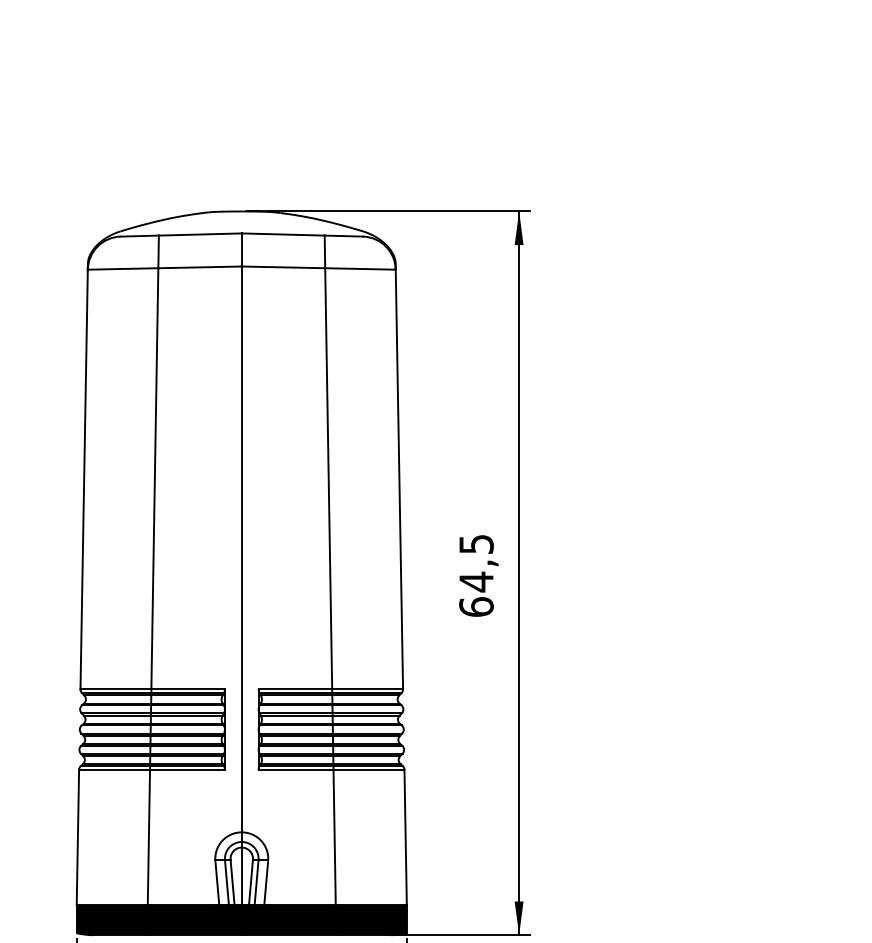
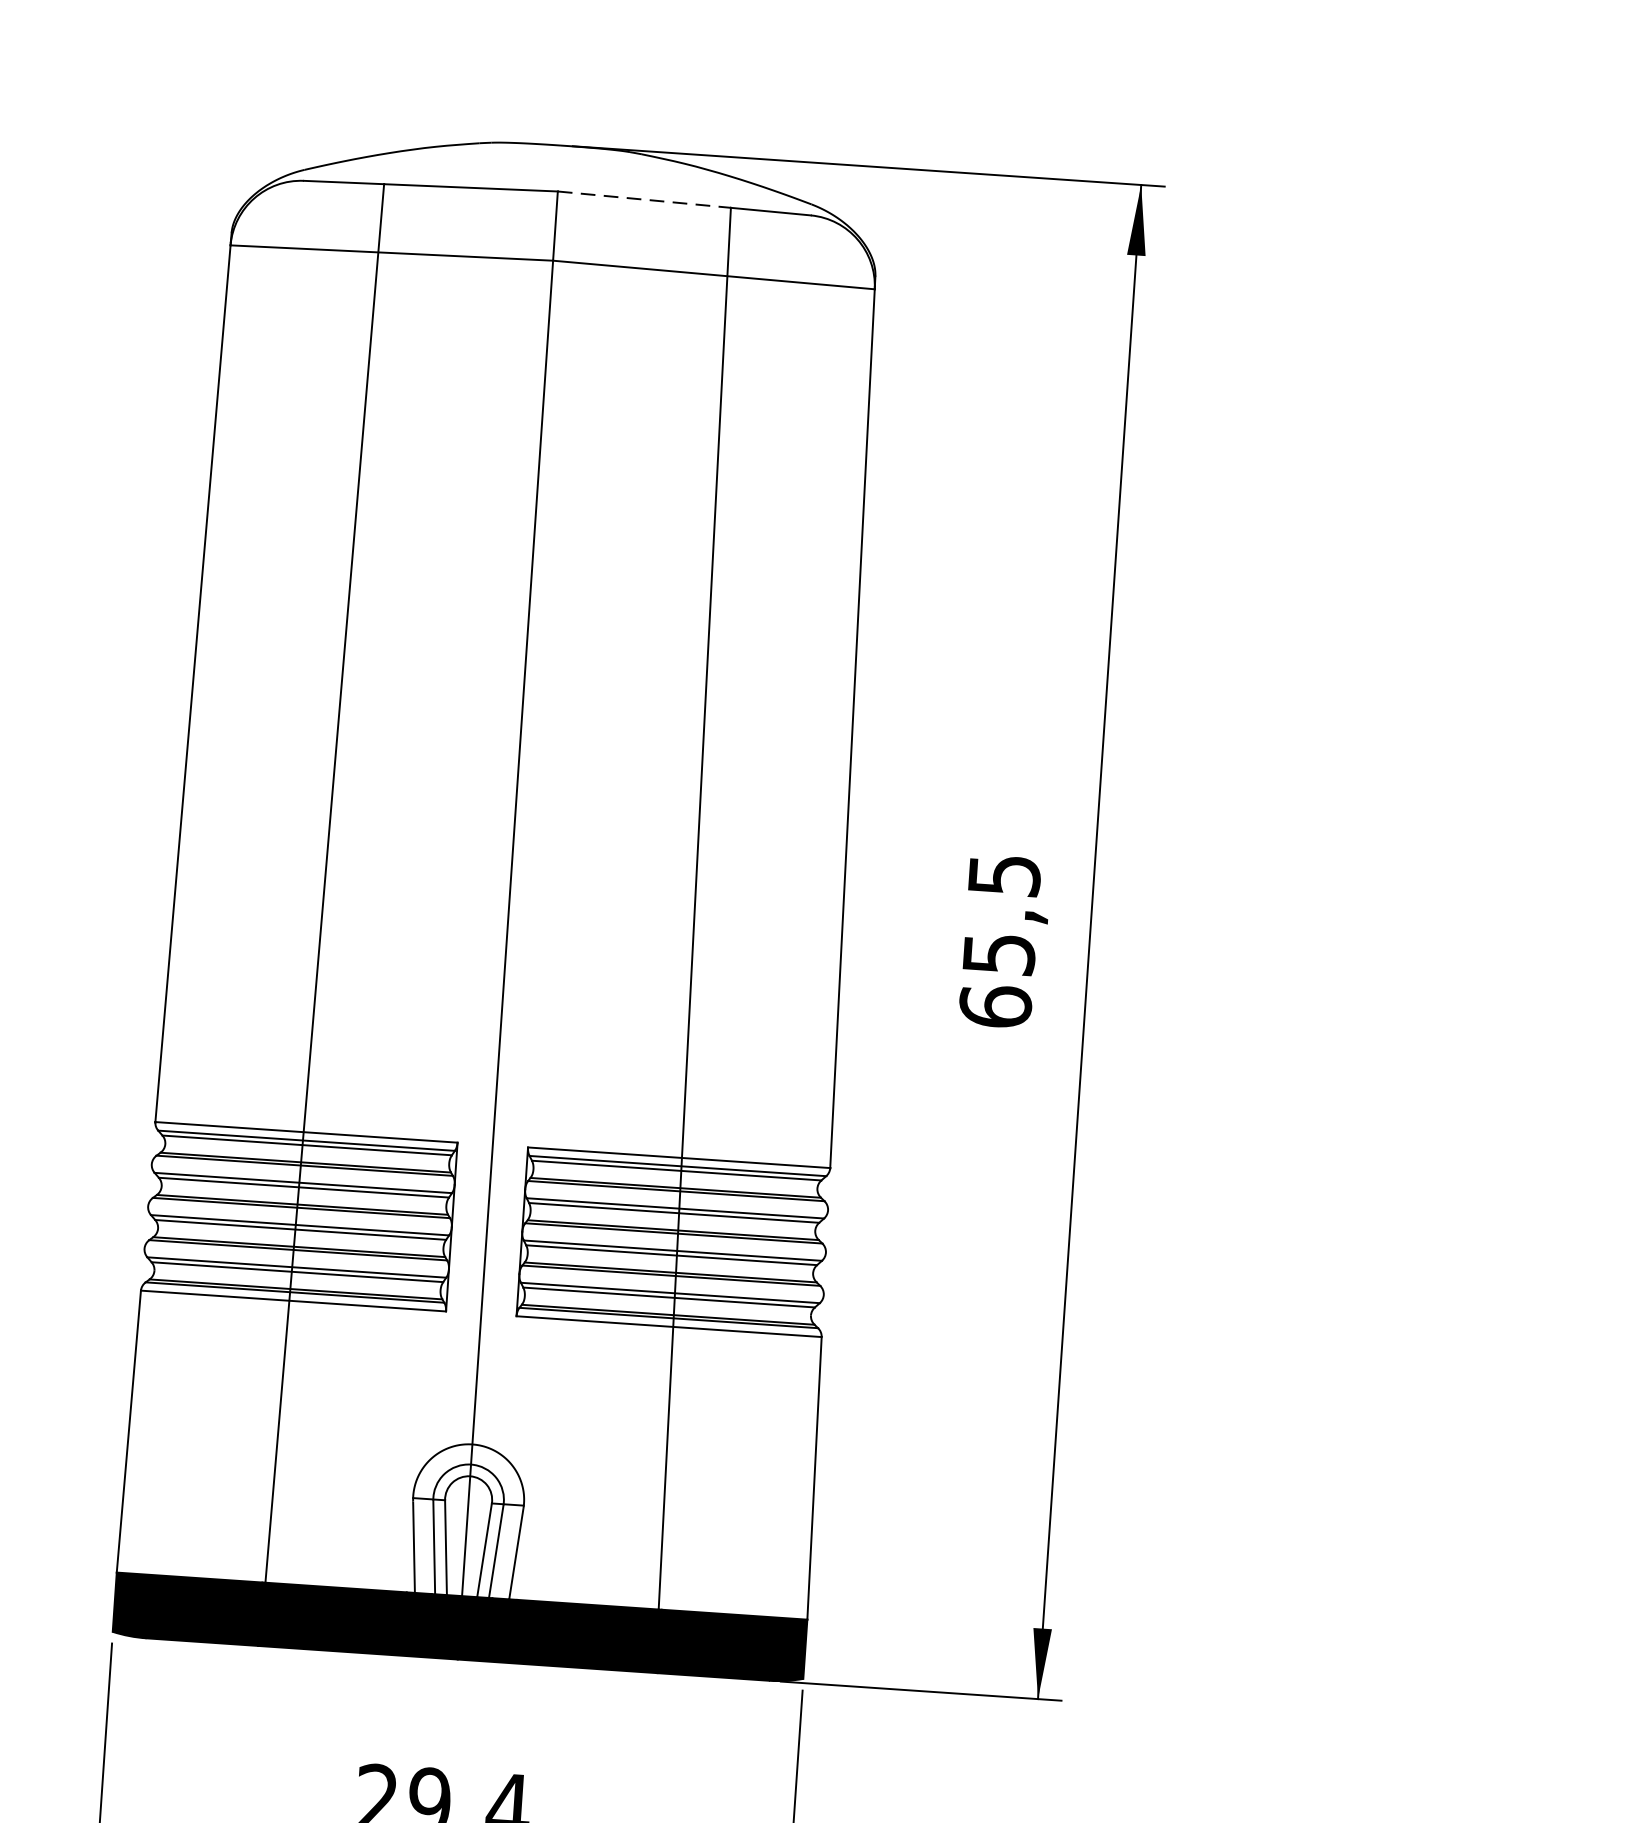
line: (283, 234) -> (644, 199), solid -> dashed
text: (476, 581) -> (999, 953), 64,5 -> 65,5

